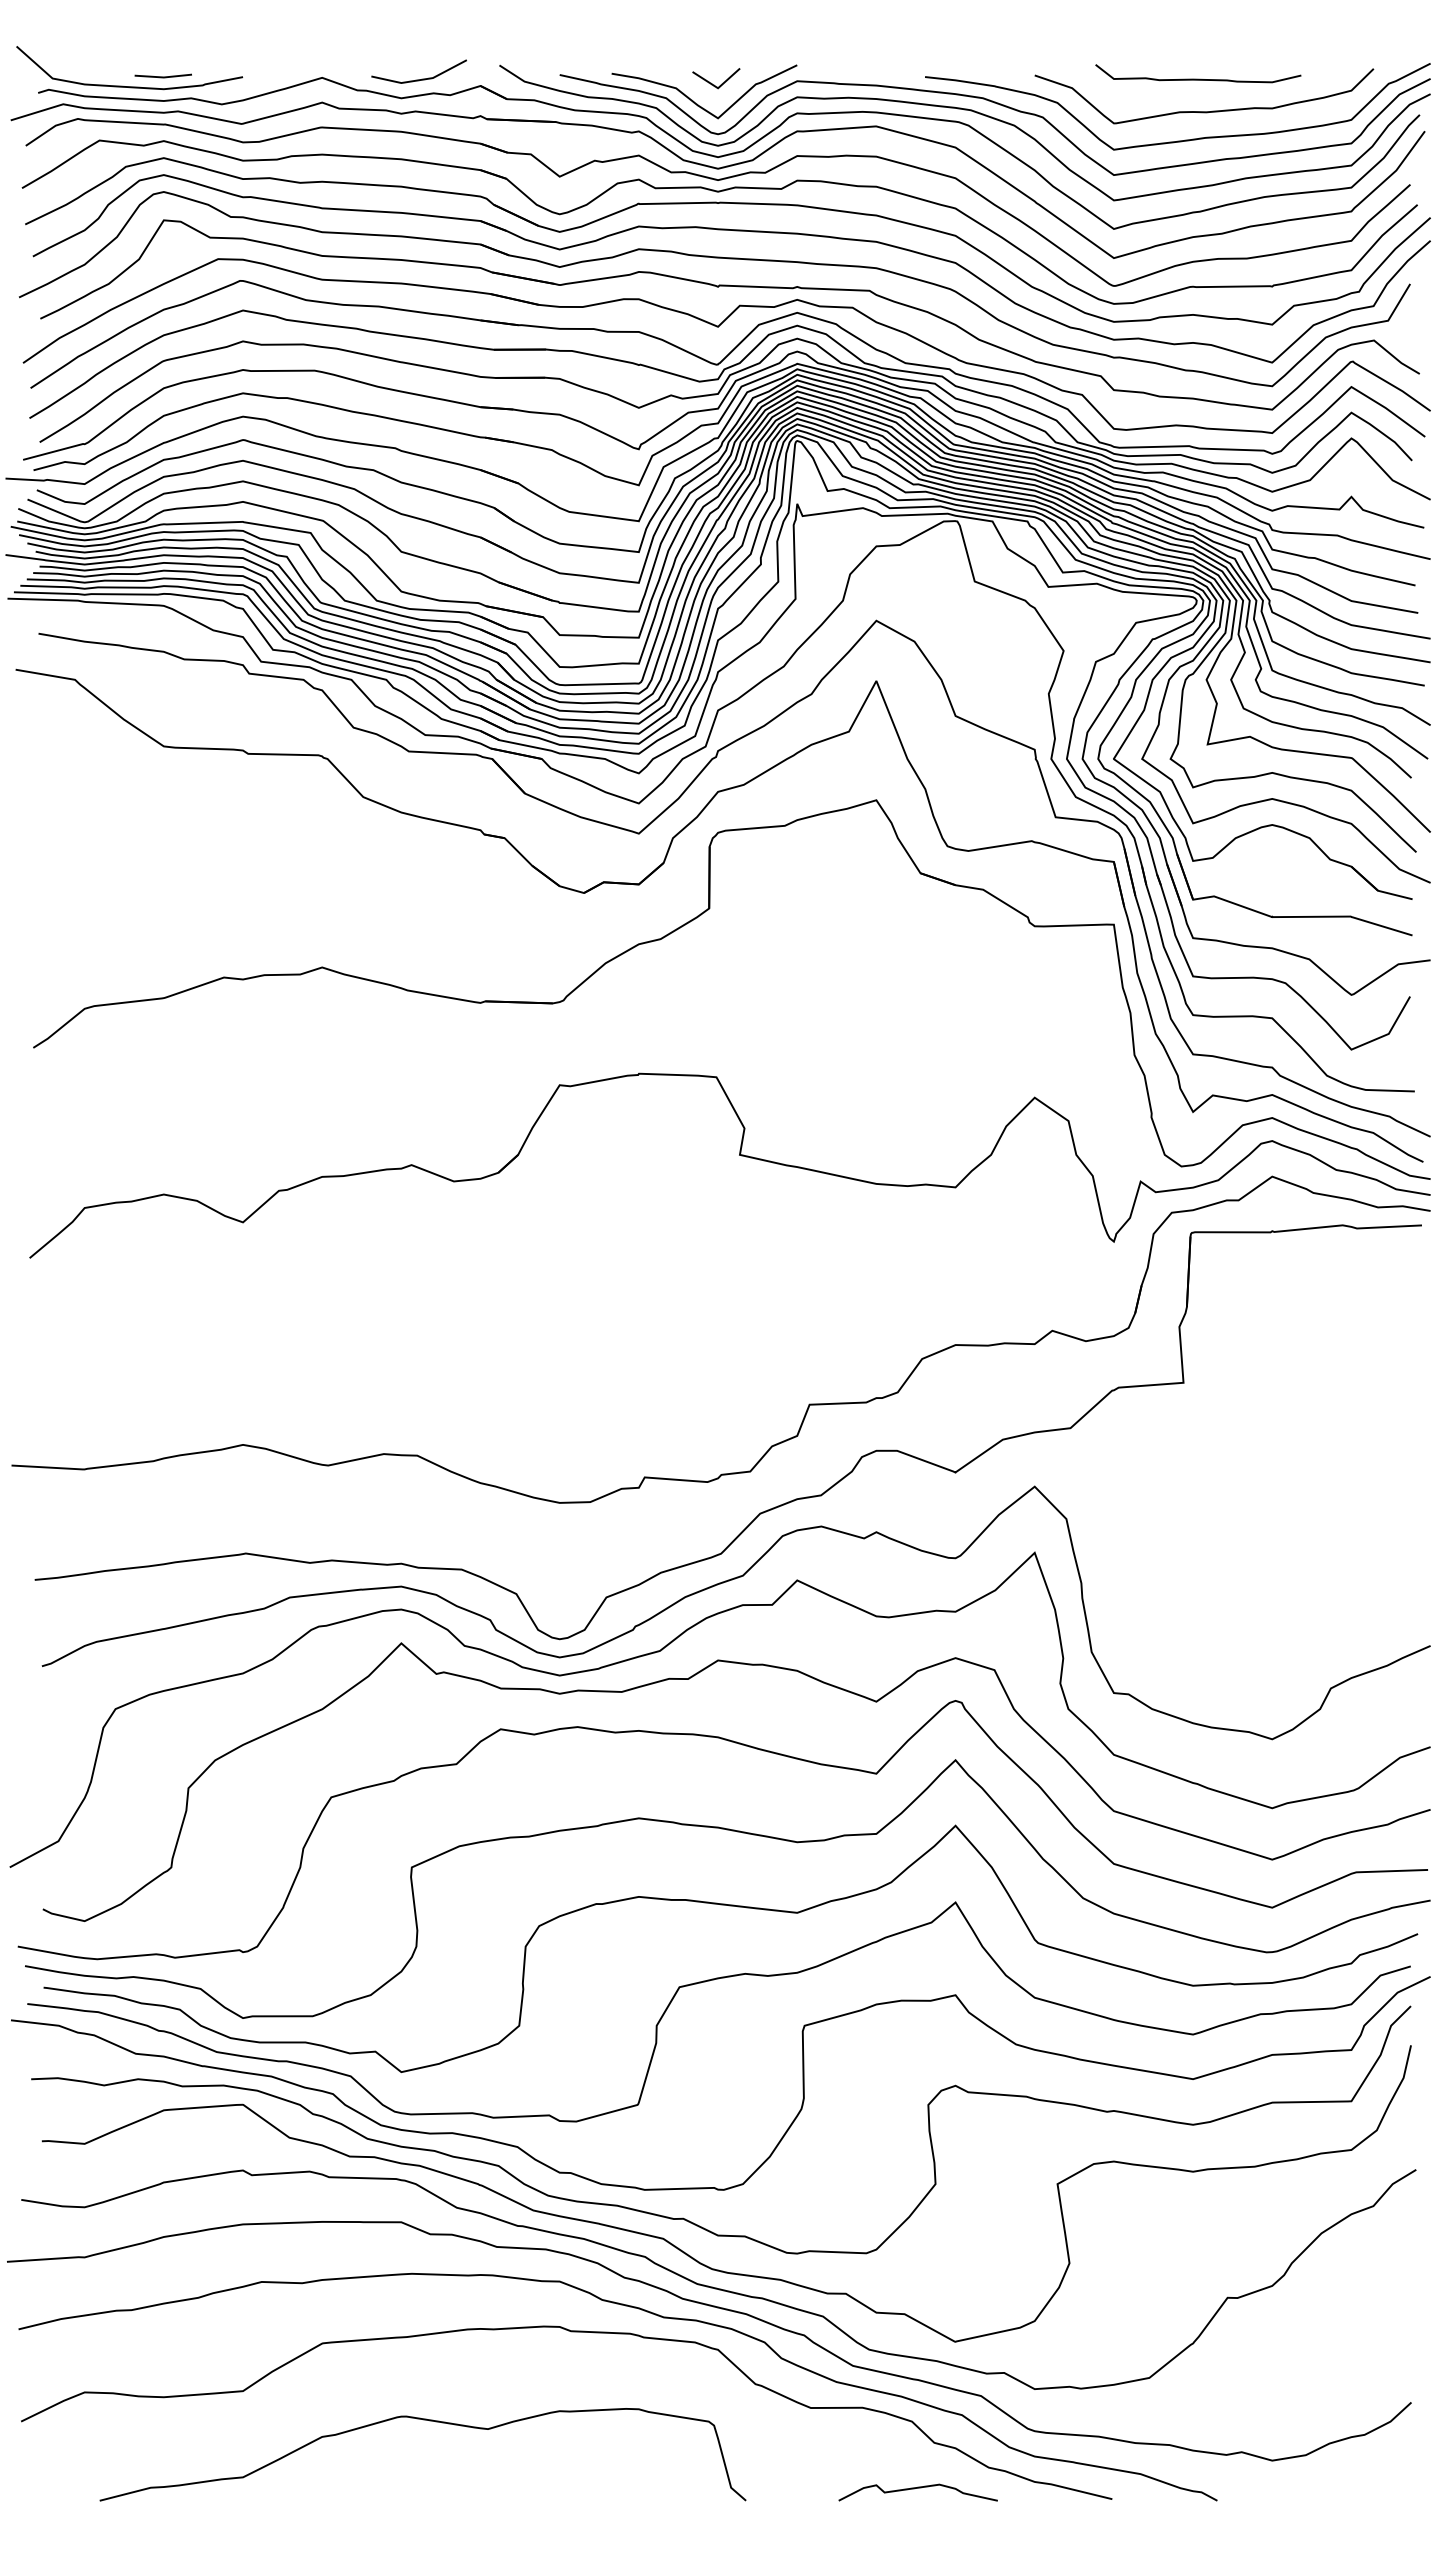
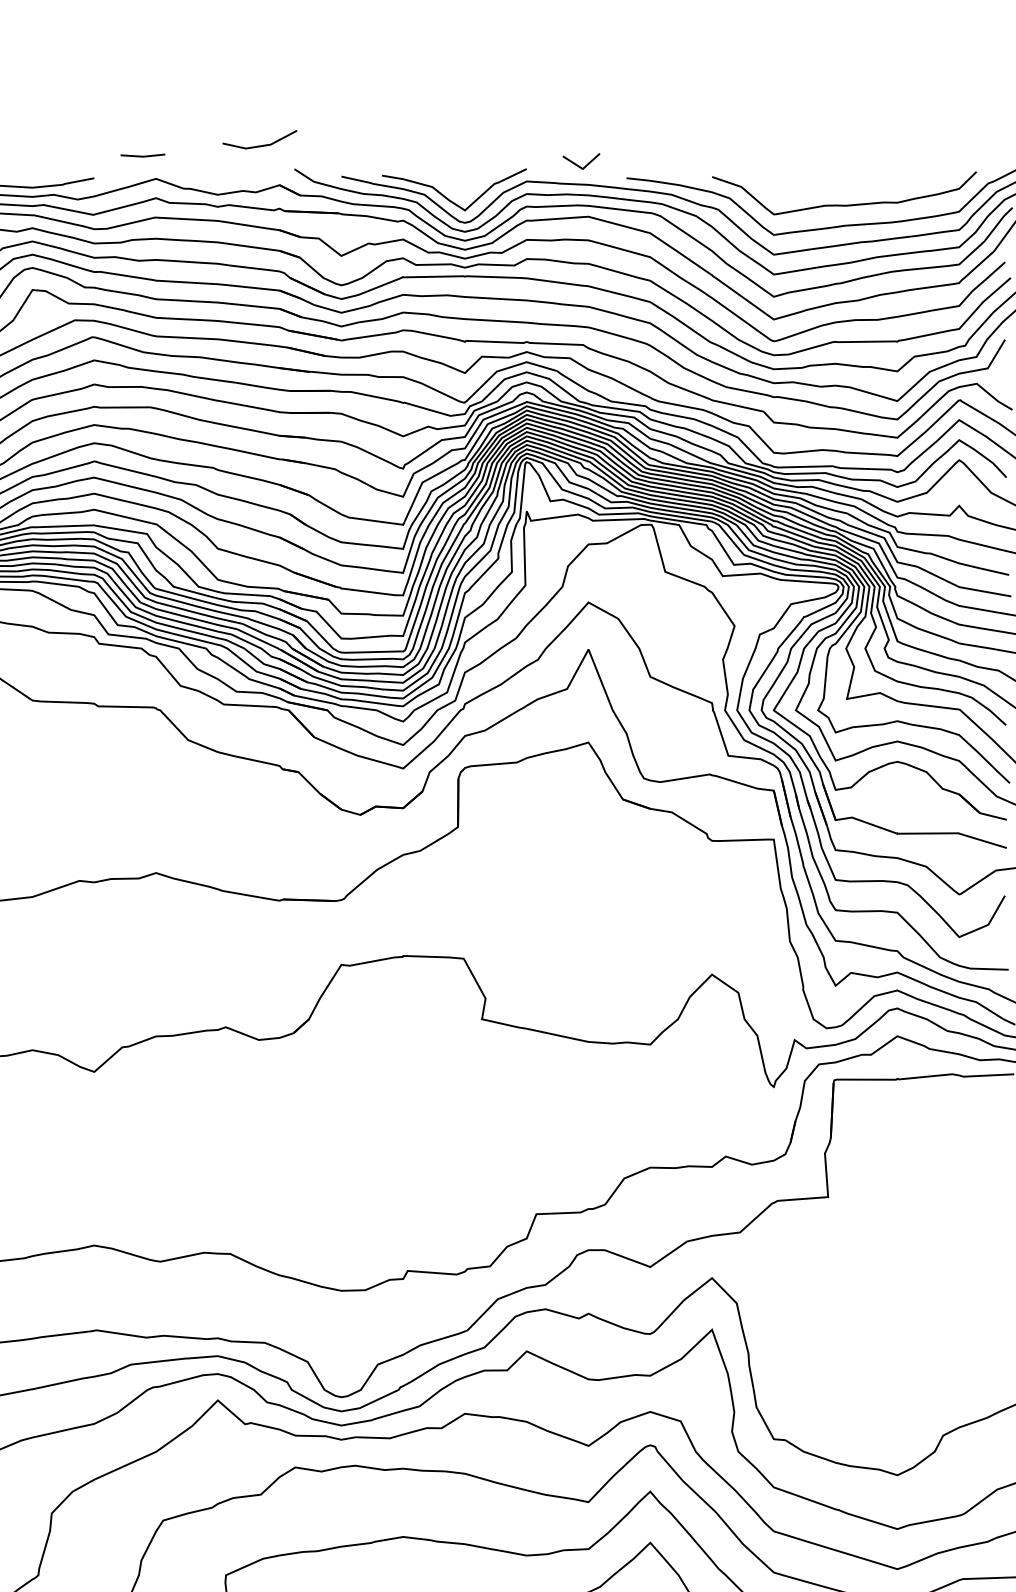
line: (162, 76) -> (142, 155), moved
curve: (1198, 78) -> (839, 179), removed
line: (418, 79) -> (259, 145), moved
line: (714, 84) -> (580, 166), moved

